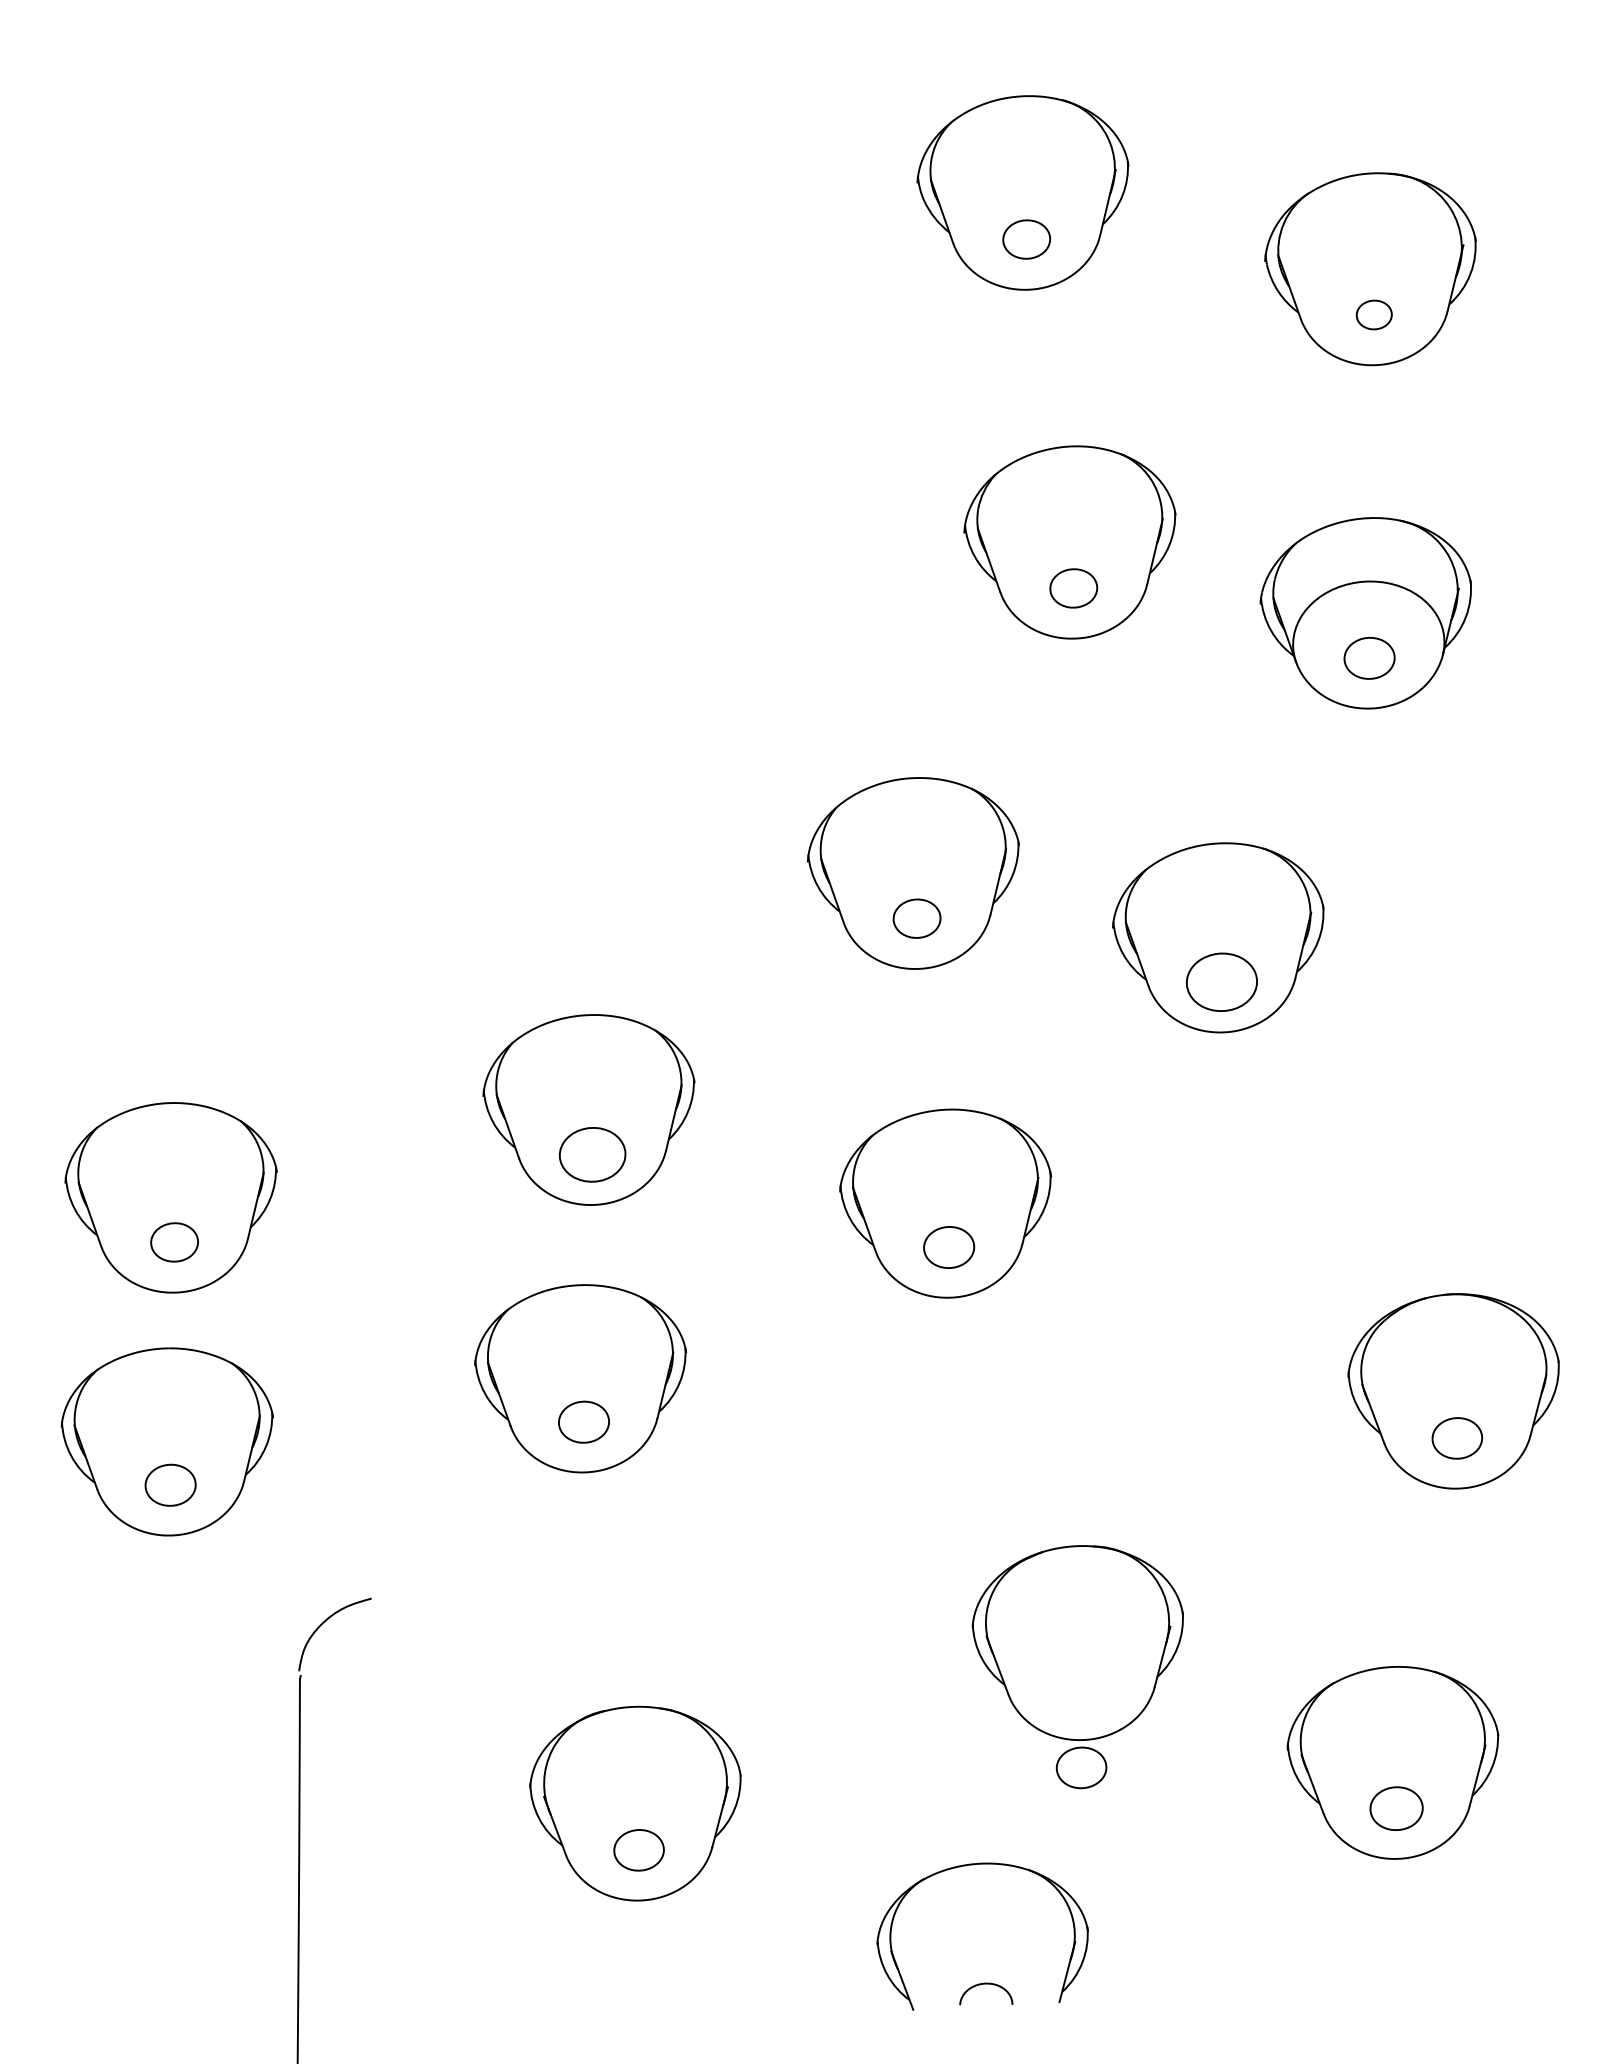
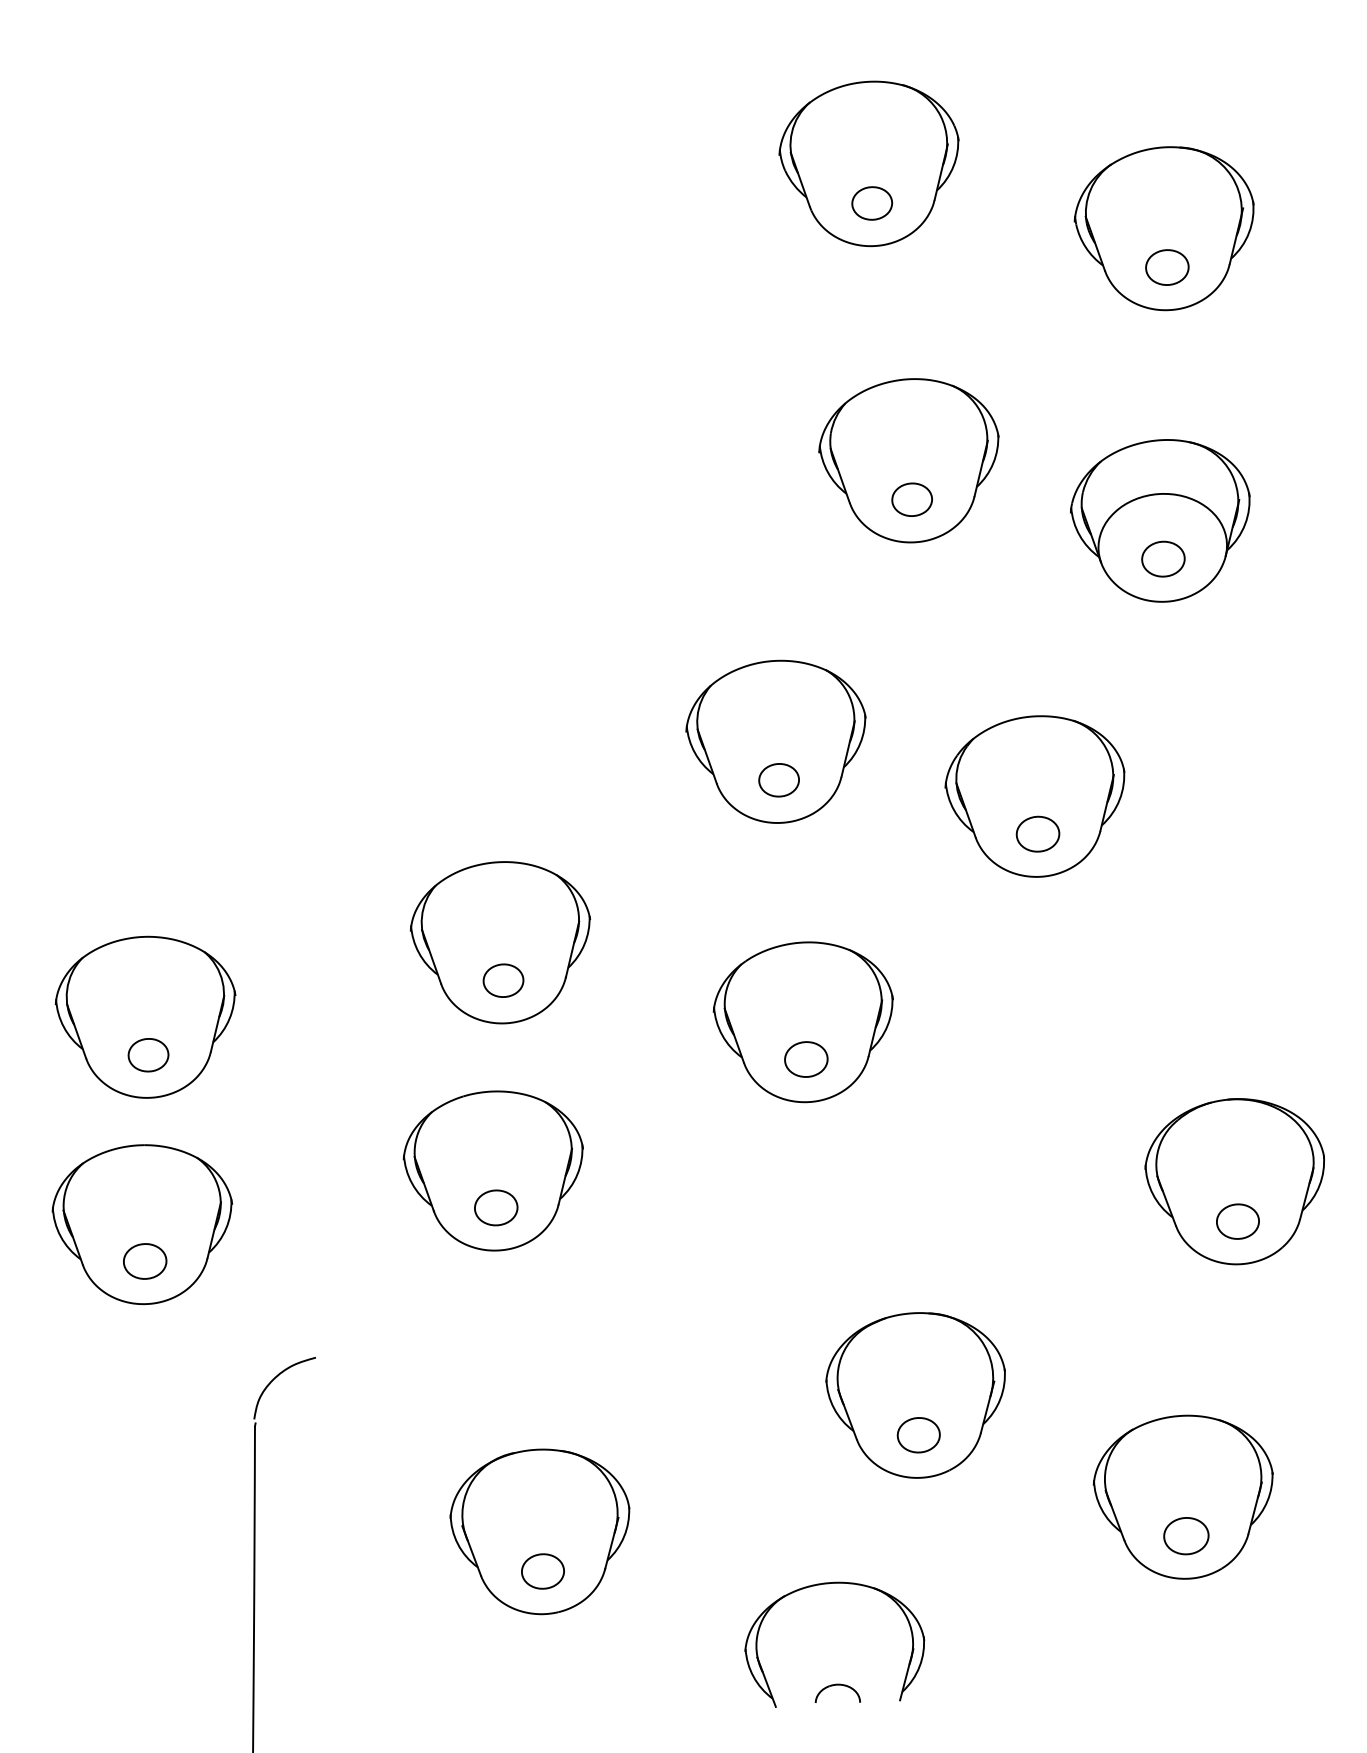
part: (1374, 314) -> (1167, 267), size x1.43
part: (1221, 981) -> (1037, 833), size x0.71
part: (592, 1154) -> (503, 980), size x0.71
part: (1081, 1767) -> (918, 1434), moved

